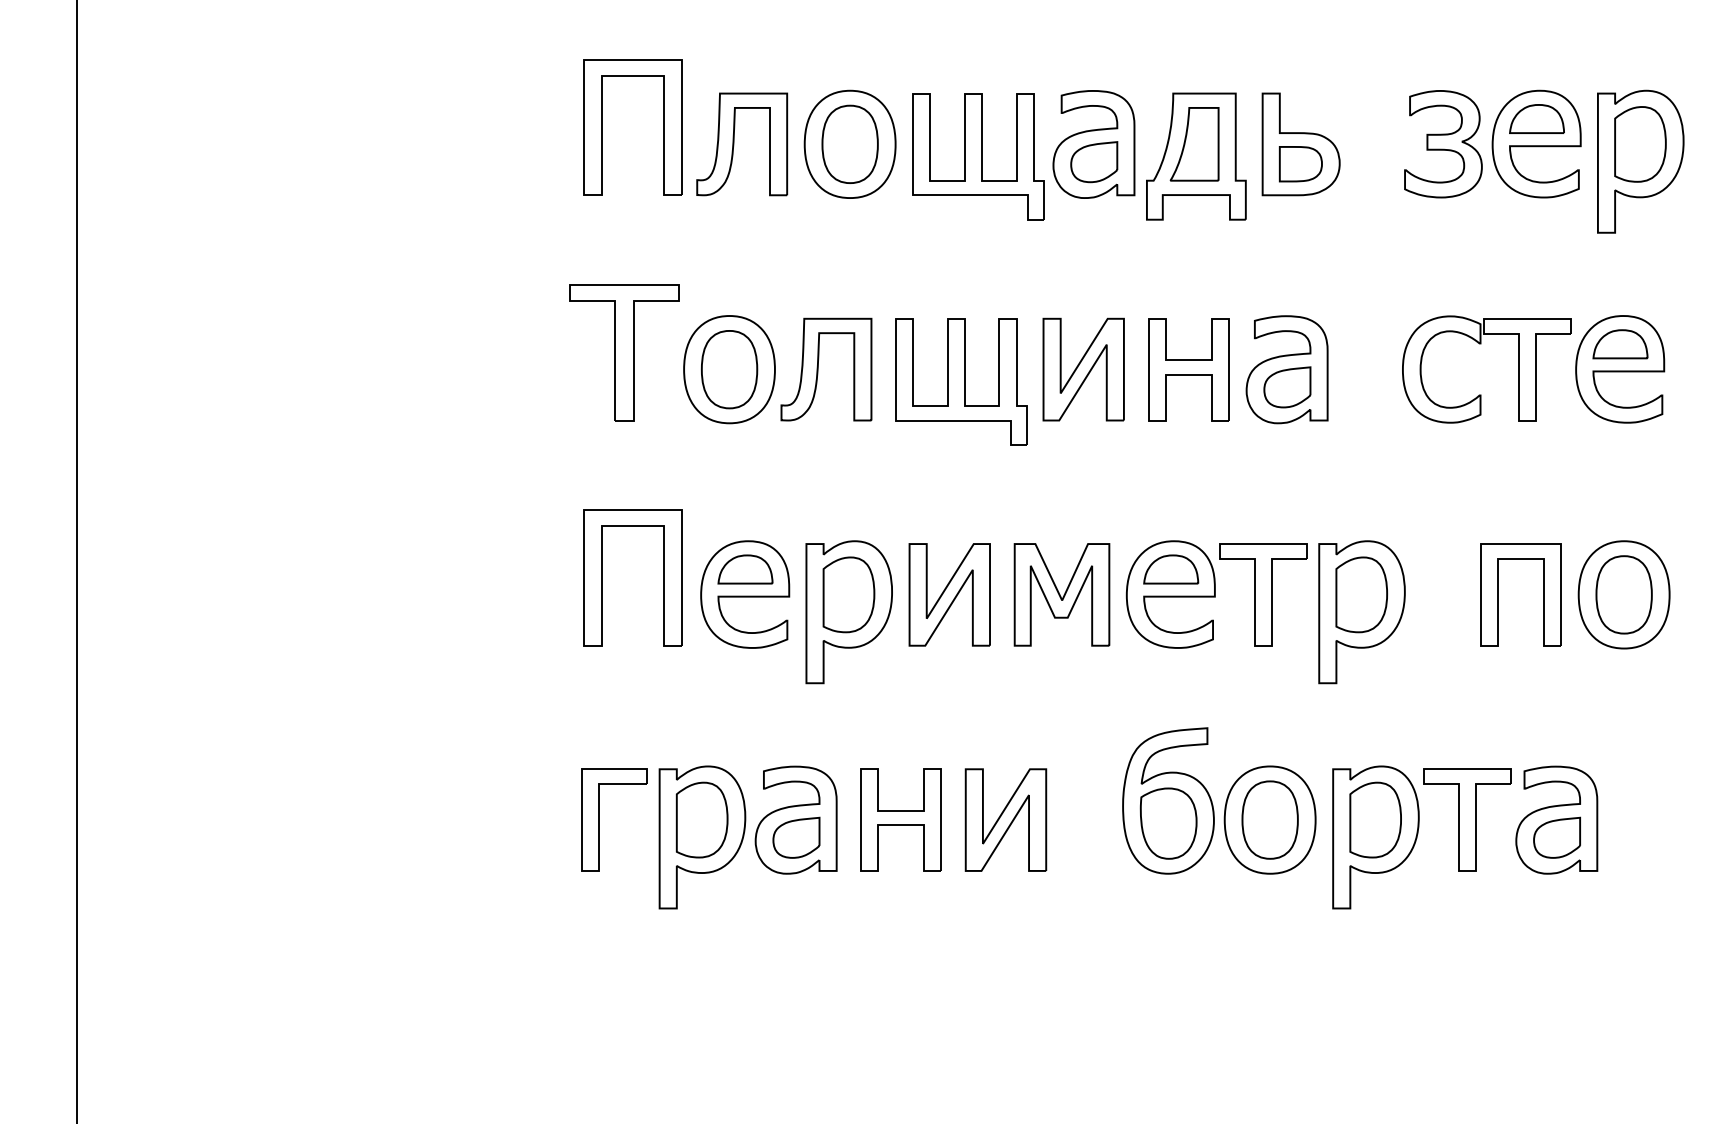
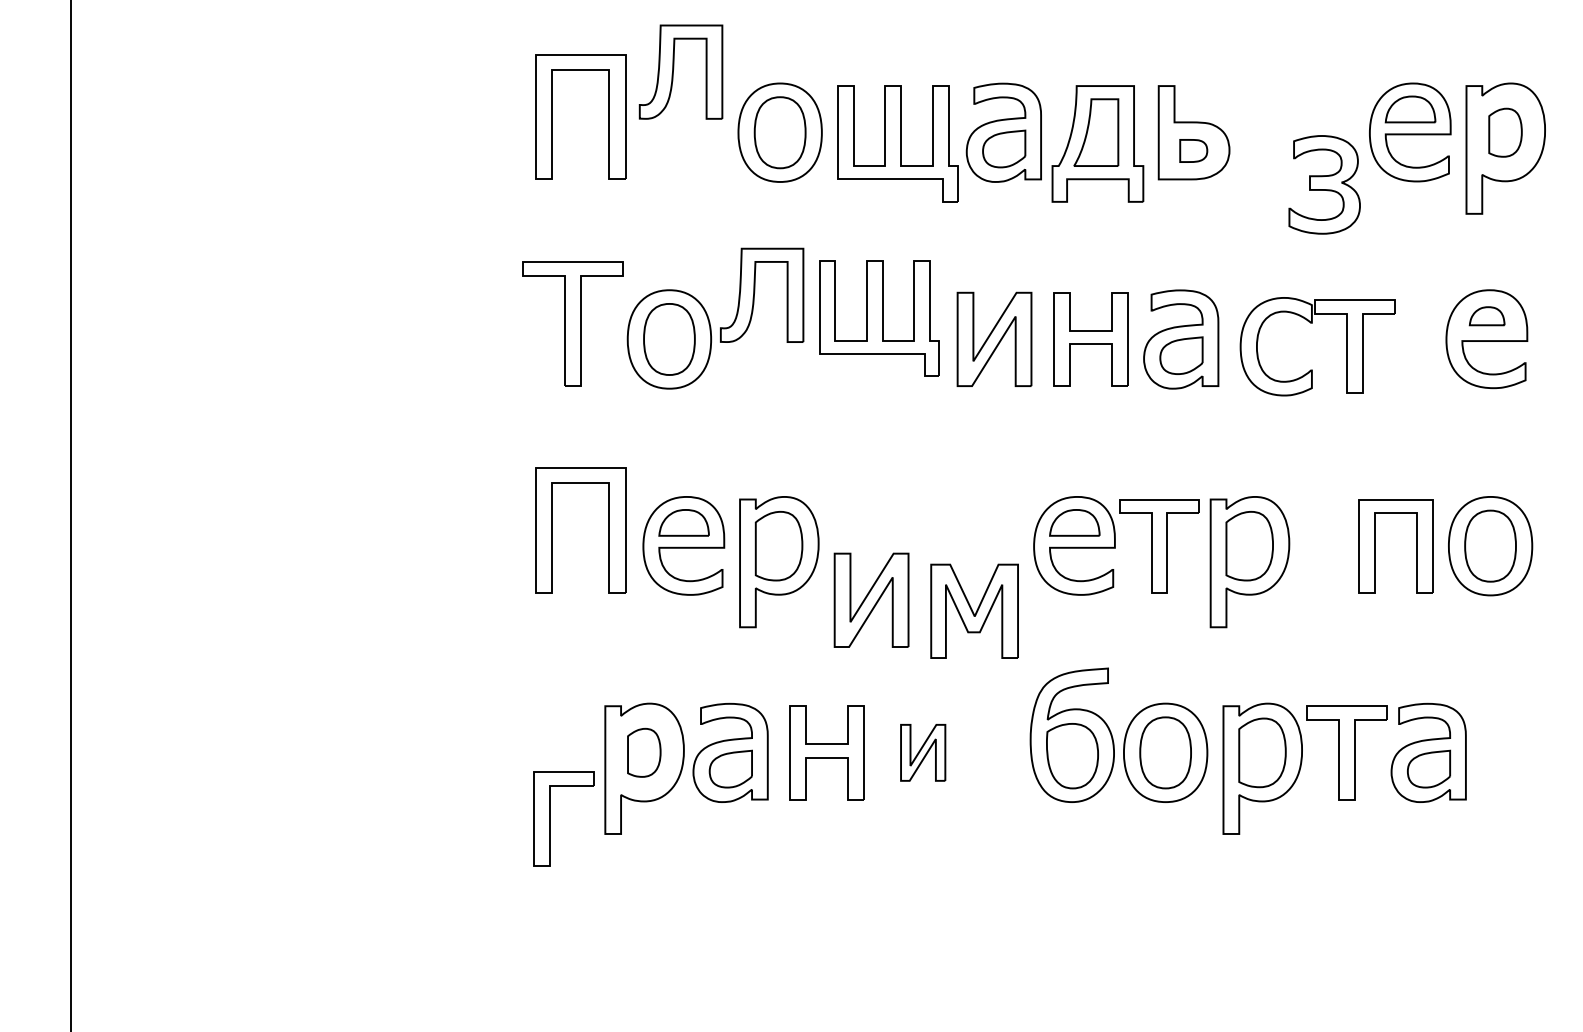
part: (734, 144) -> (674, 72), moved
part: (1443, 144) -> (1324, 185), moved
part: (1640, 144) -> (1505, 132), size x0.7
part: (1300, 164) -> (1193, 151), size x0.7
part: (1481, 344) -> (1312, 323), moved
part: (1620, 344) -> (1487, 316), size x0.7
part: (818, 369) -> (754, 295), moved
part: (961, 381) -> (879, 318), moved
part: (949, 594) -> (871, 599), moved
part: (1061, 594) -> (974, 610), moved
part: (599, 819) -> (550, 818), moved
part: (701, 819) -> (643, 752), size x0.7
part: (1005, 819) -> (922, 752), size x0.6

